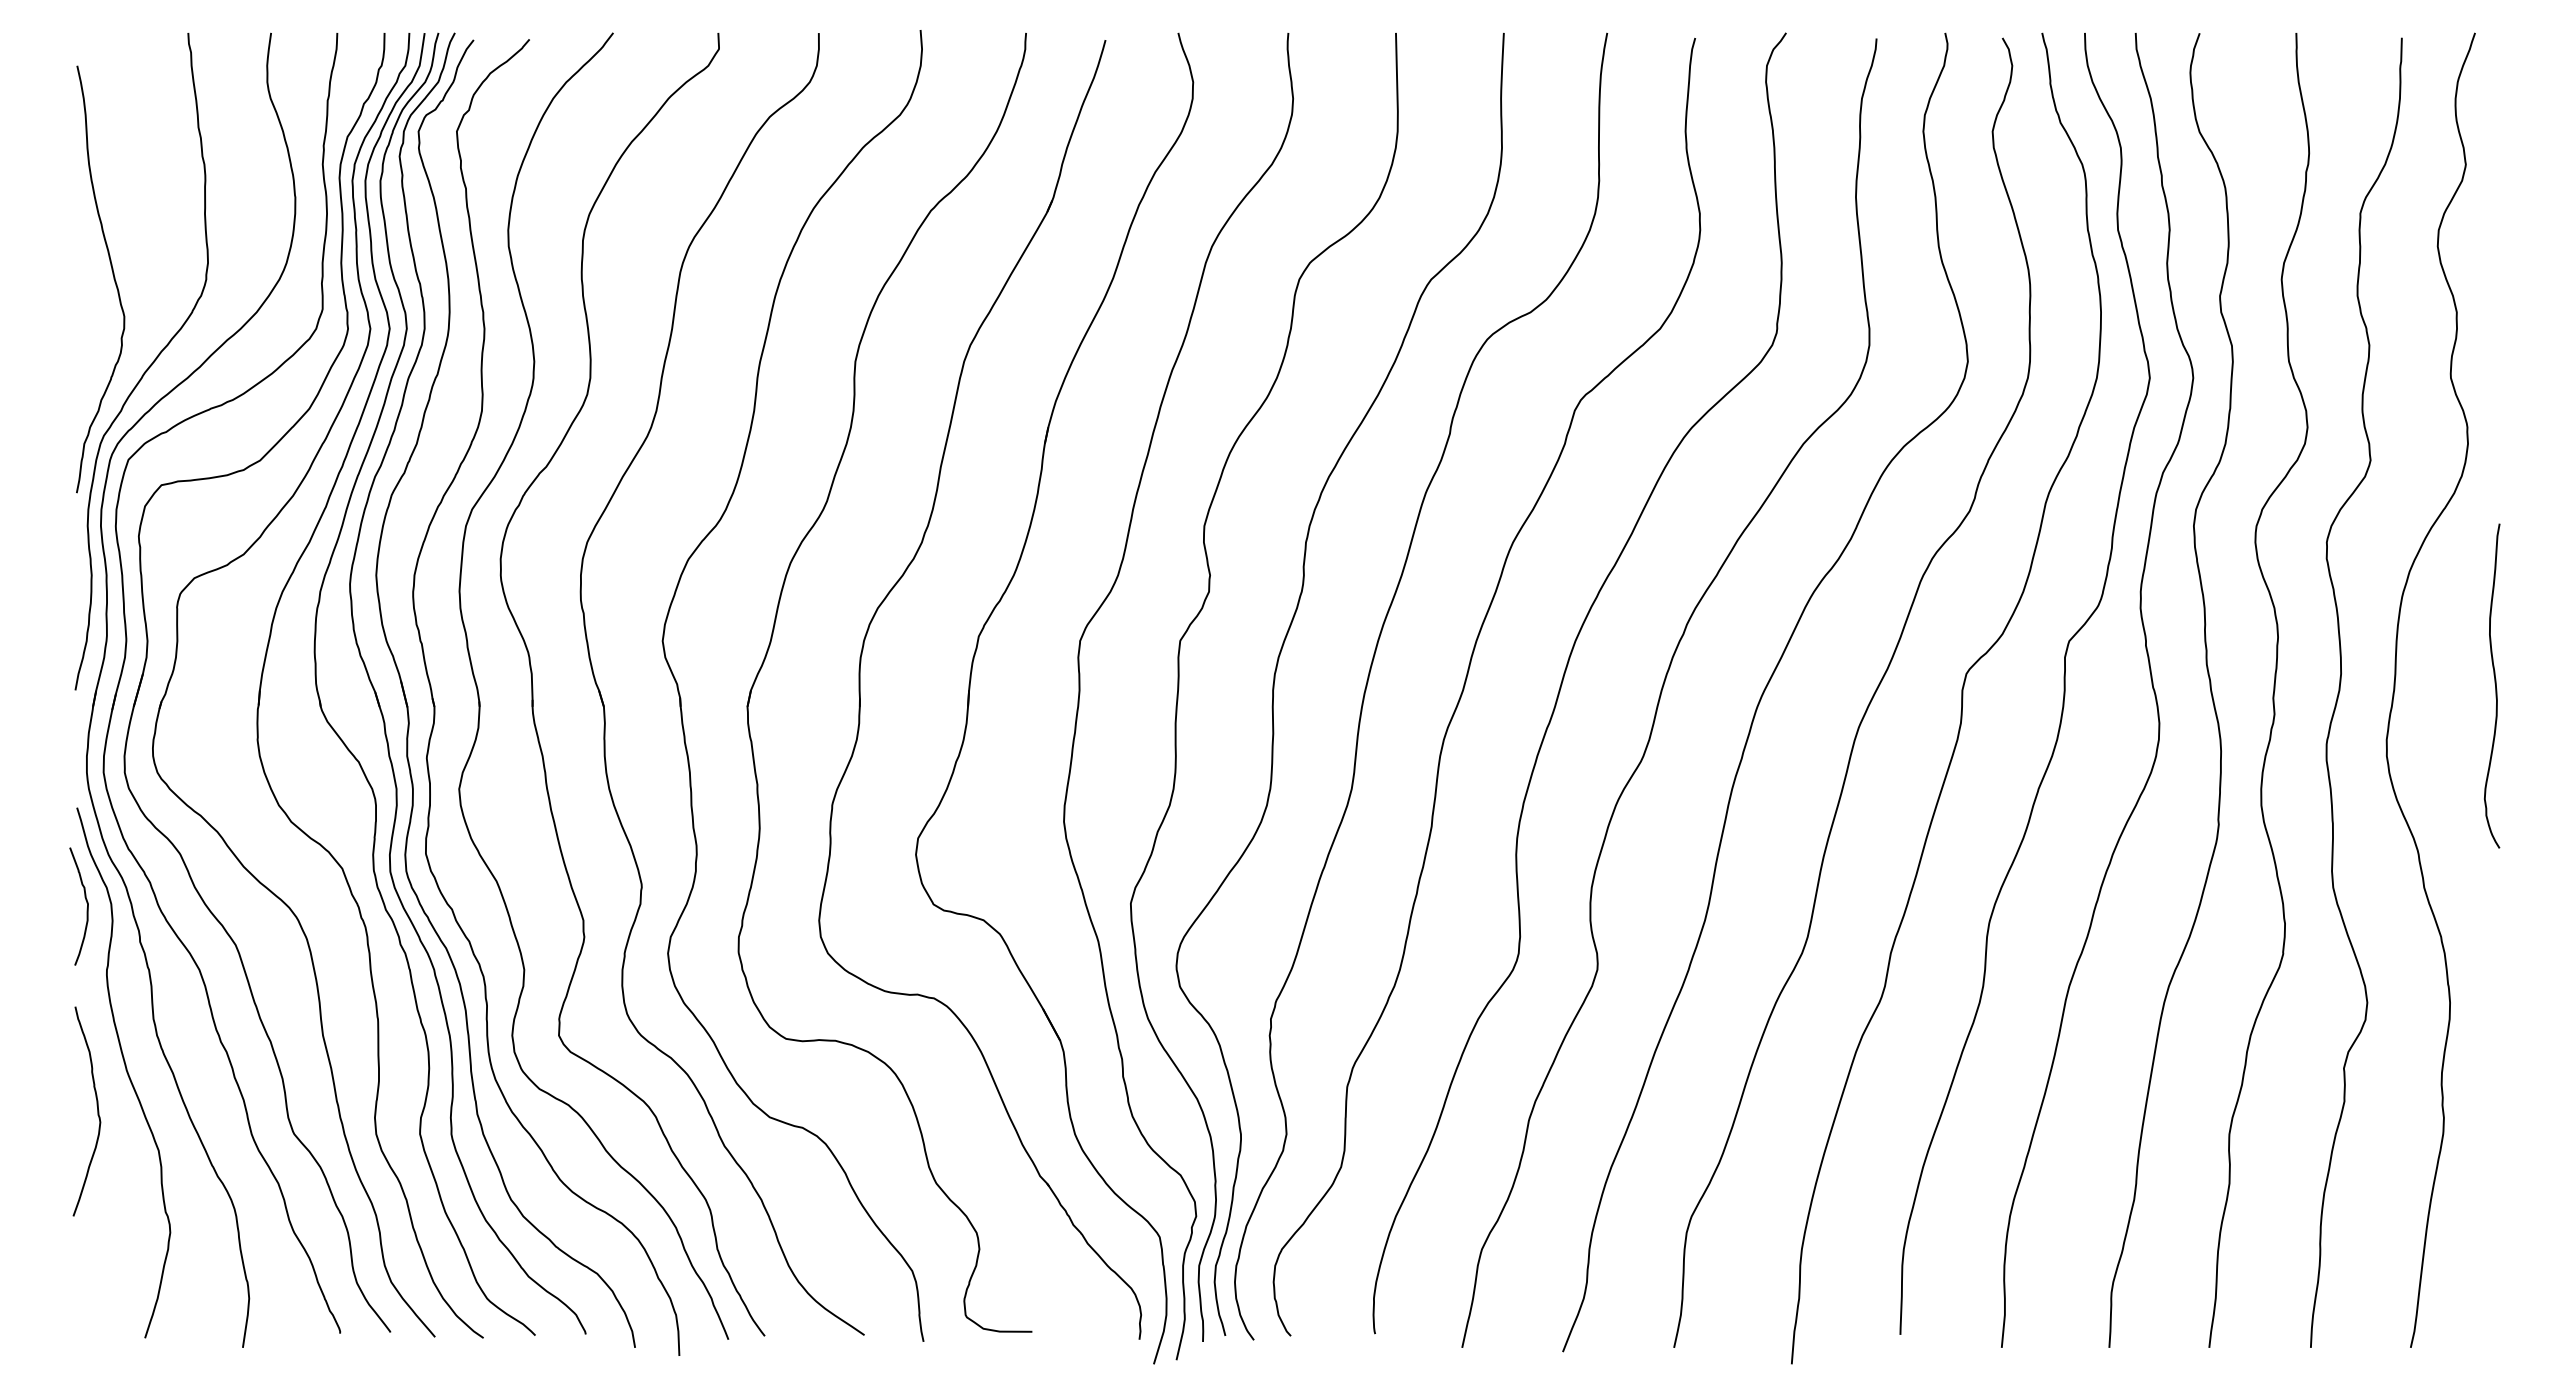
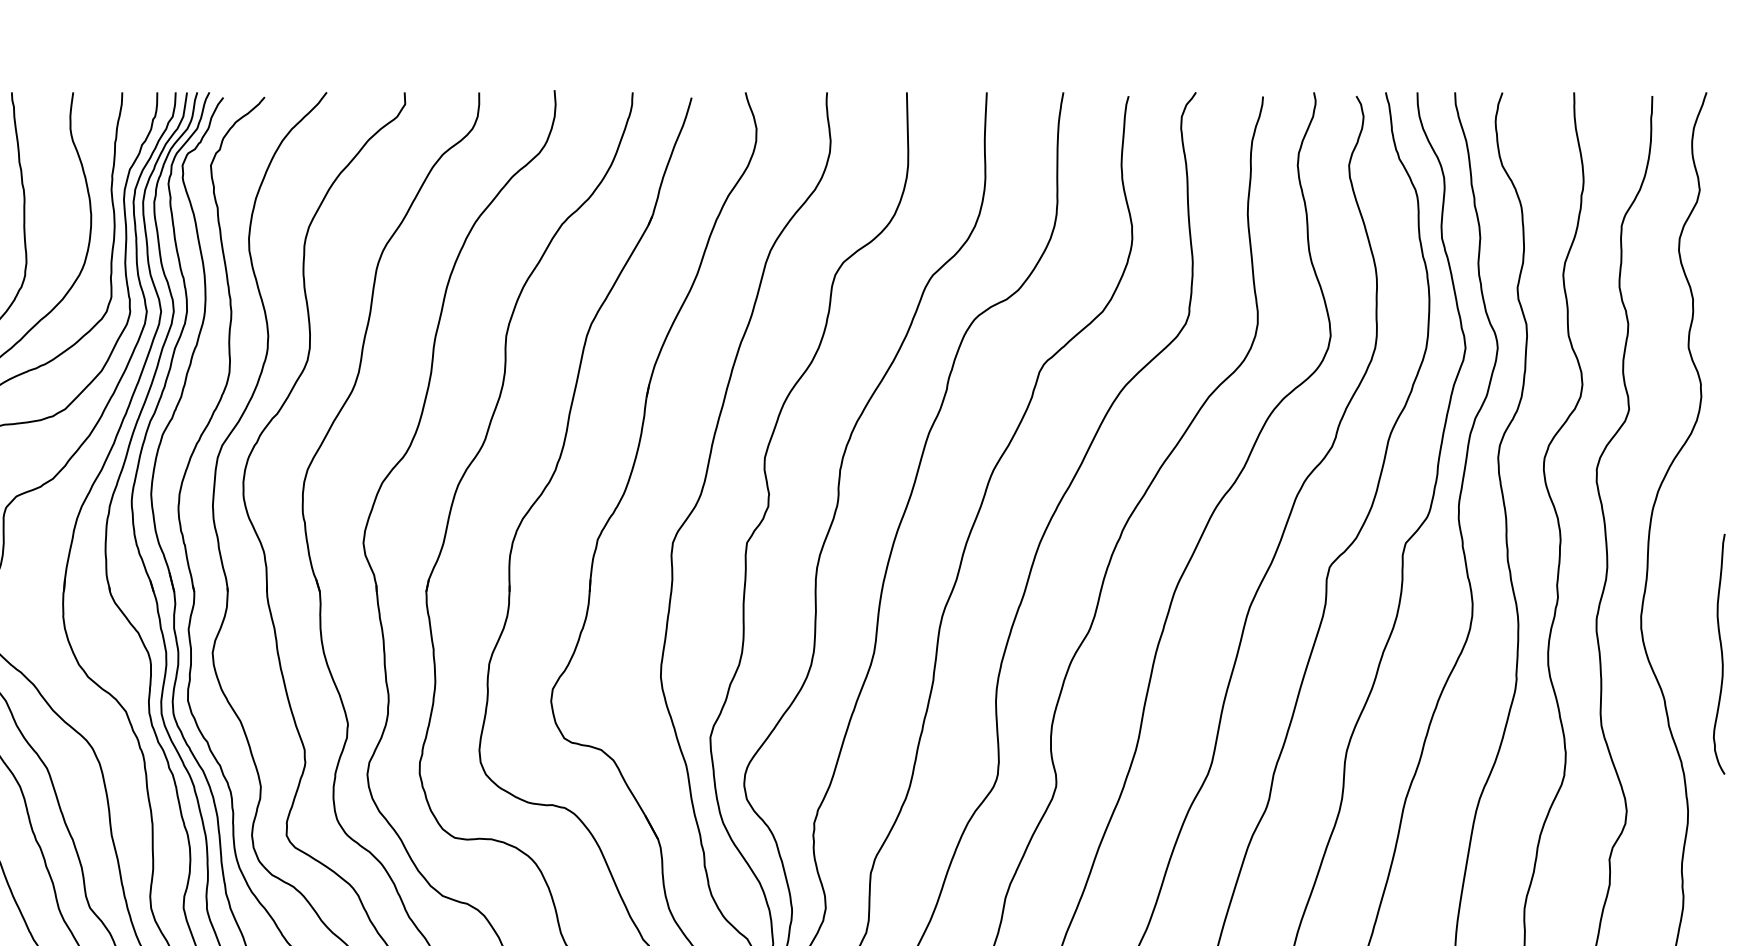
curve: (2494, 683) -> (1721, 652), moved

